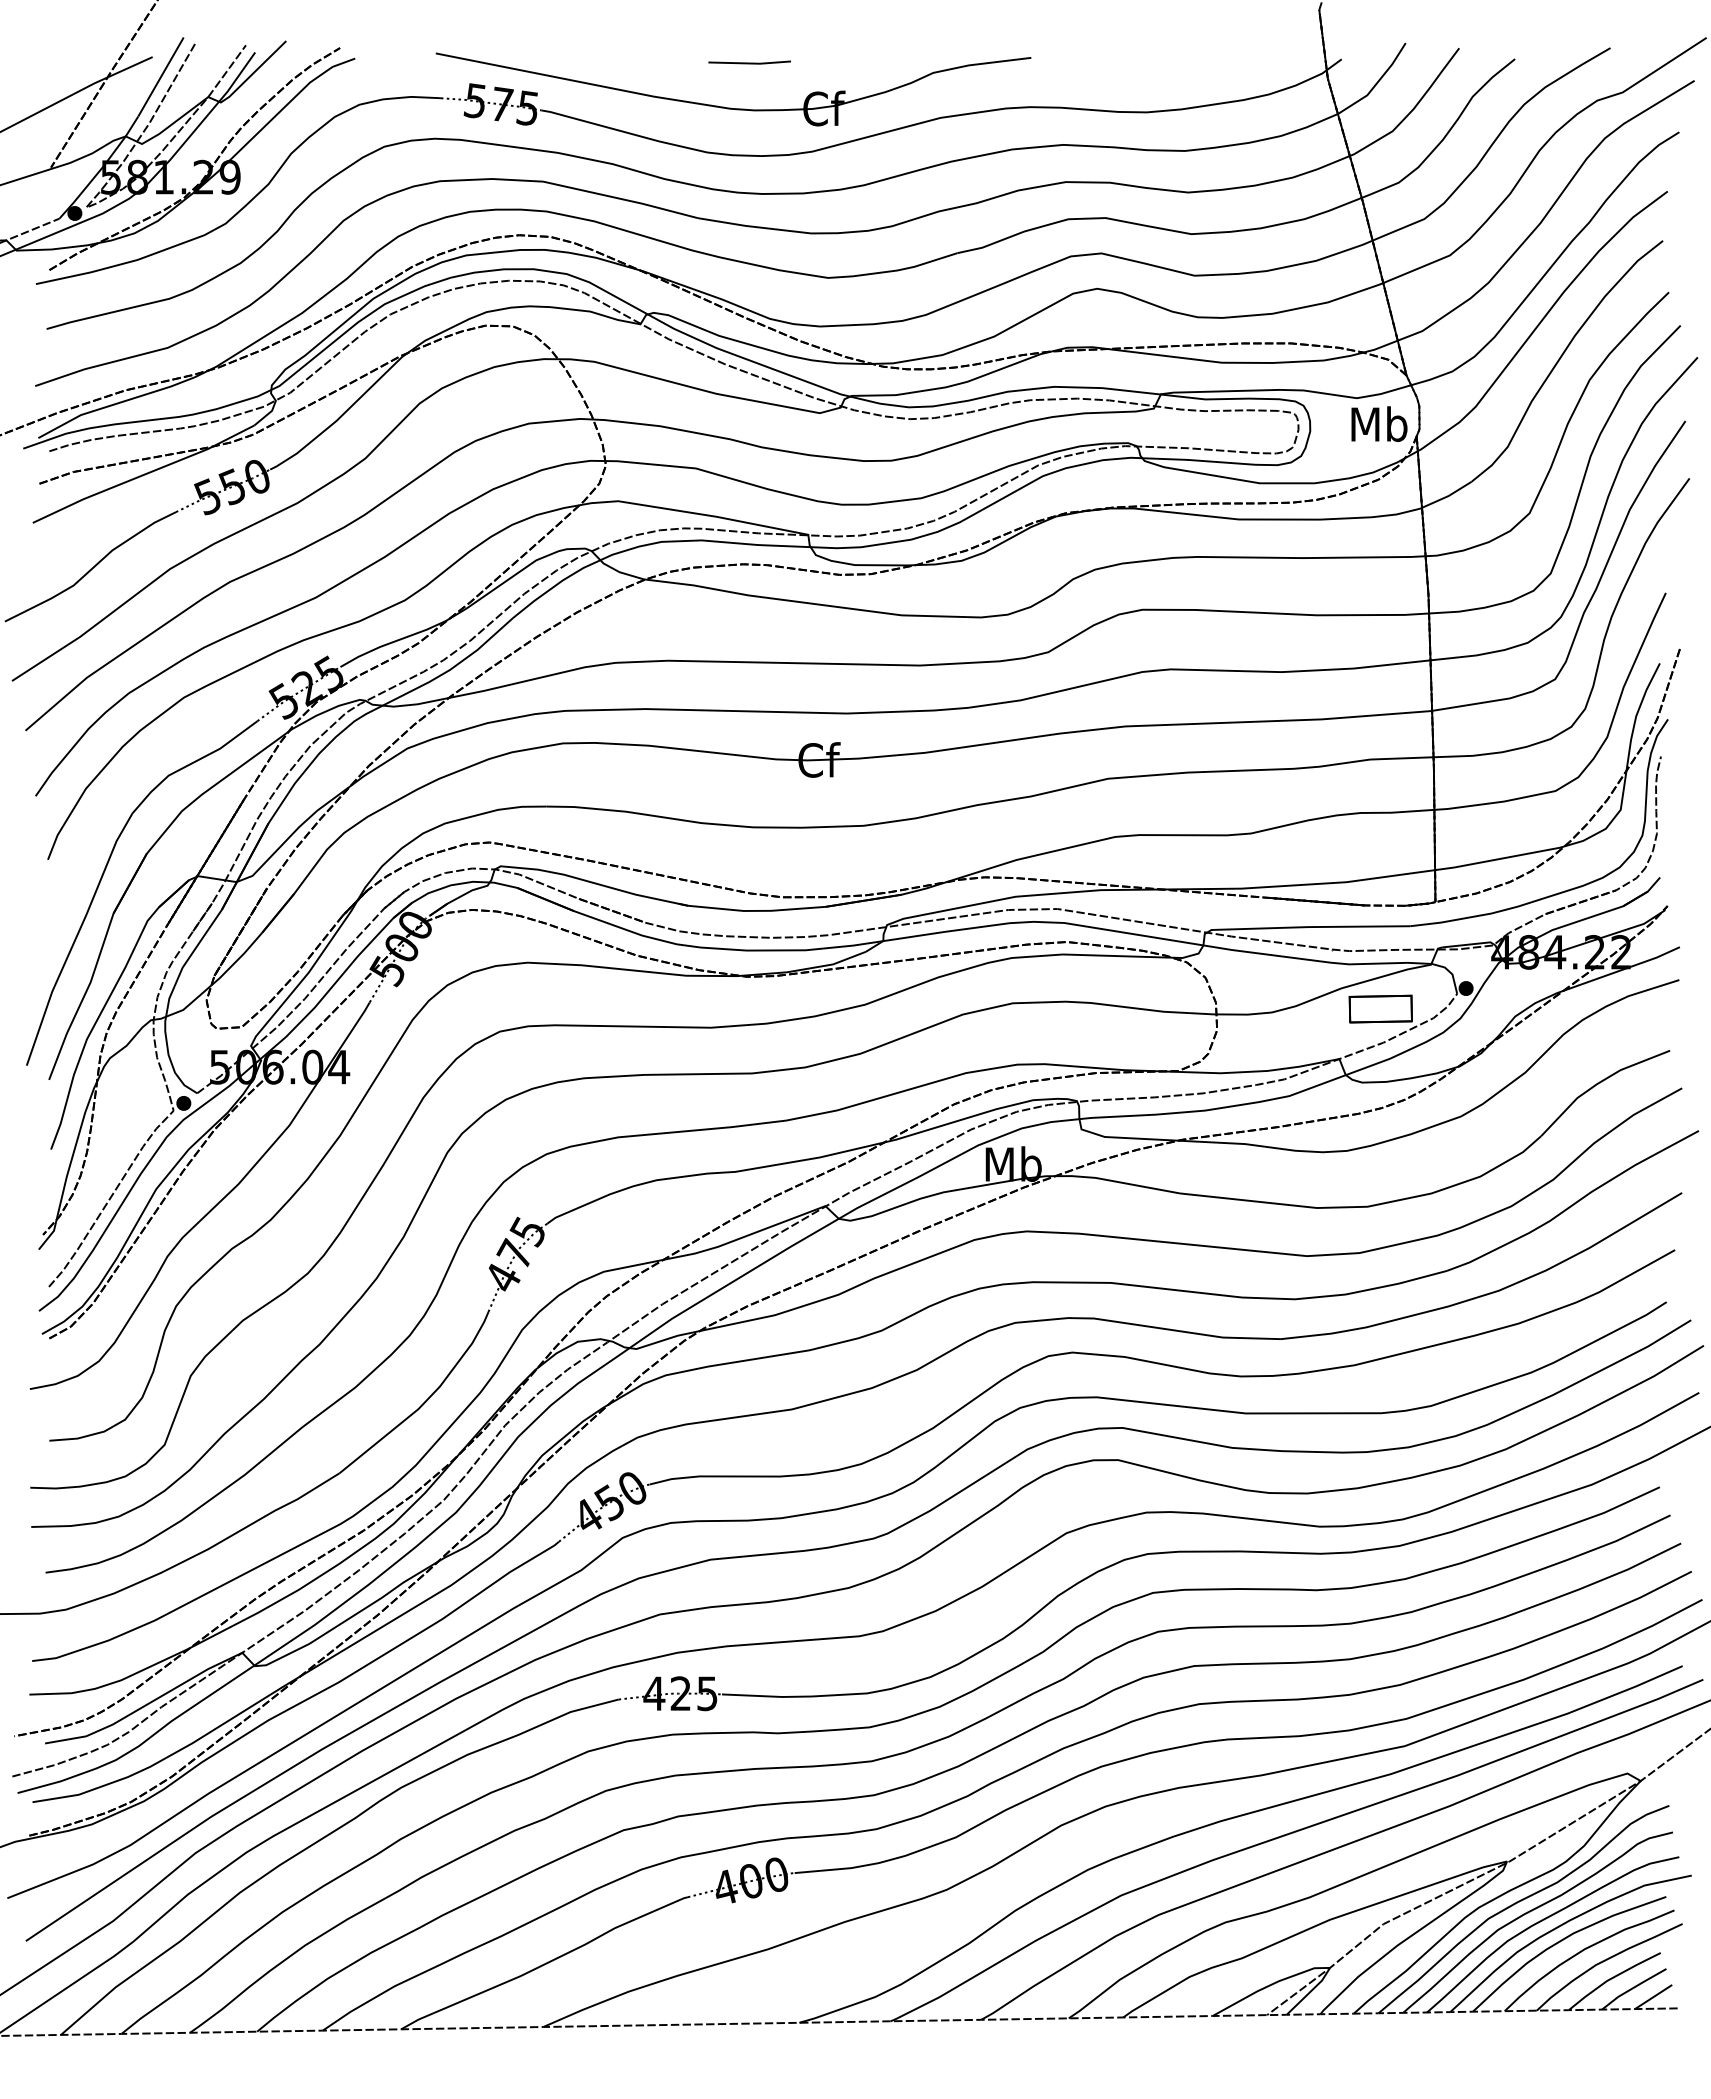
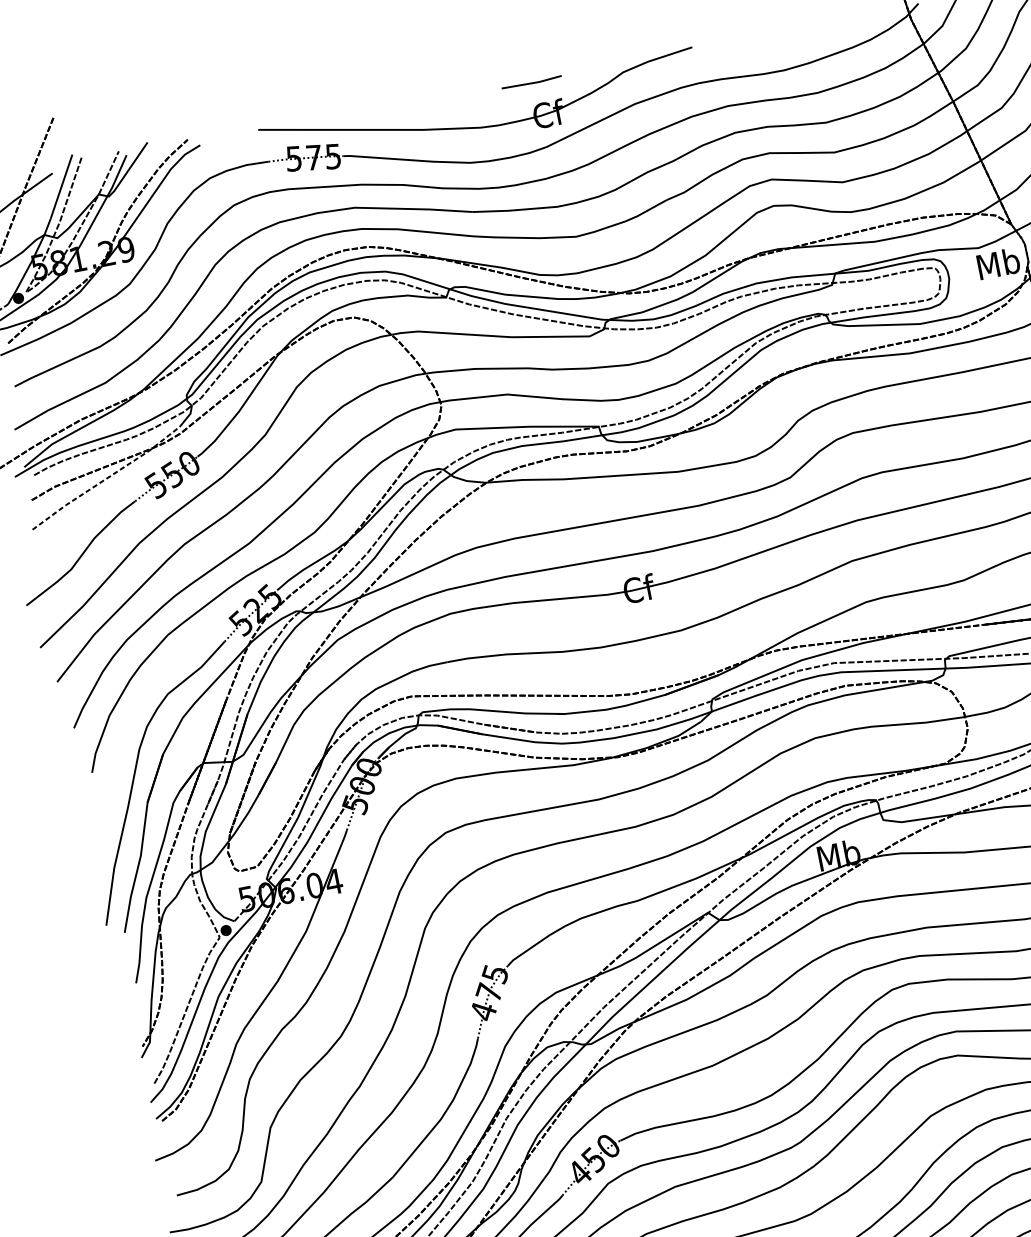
line: (749, 62) -> (531, 82), moved
line: (144, 474) -> (106, 478), solid -> dashed

